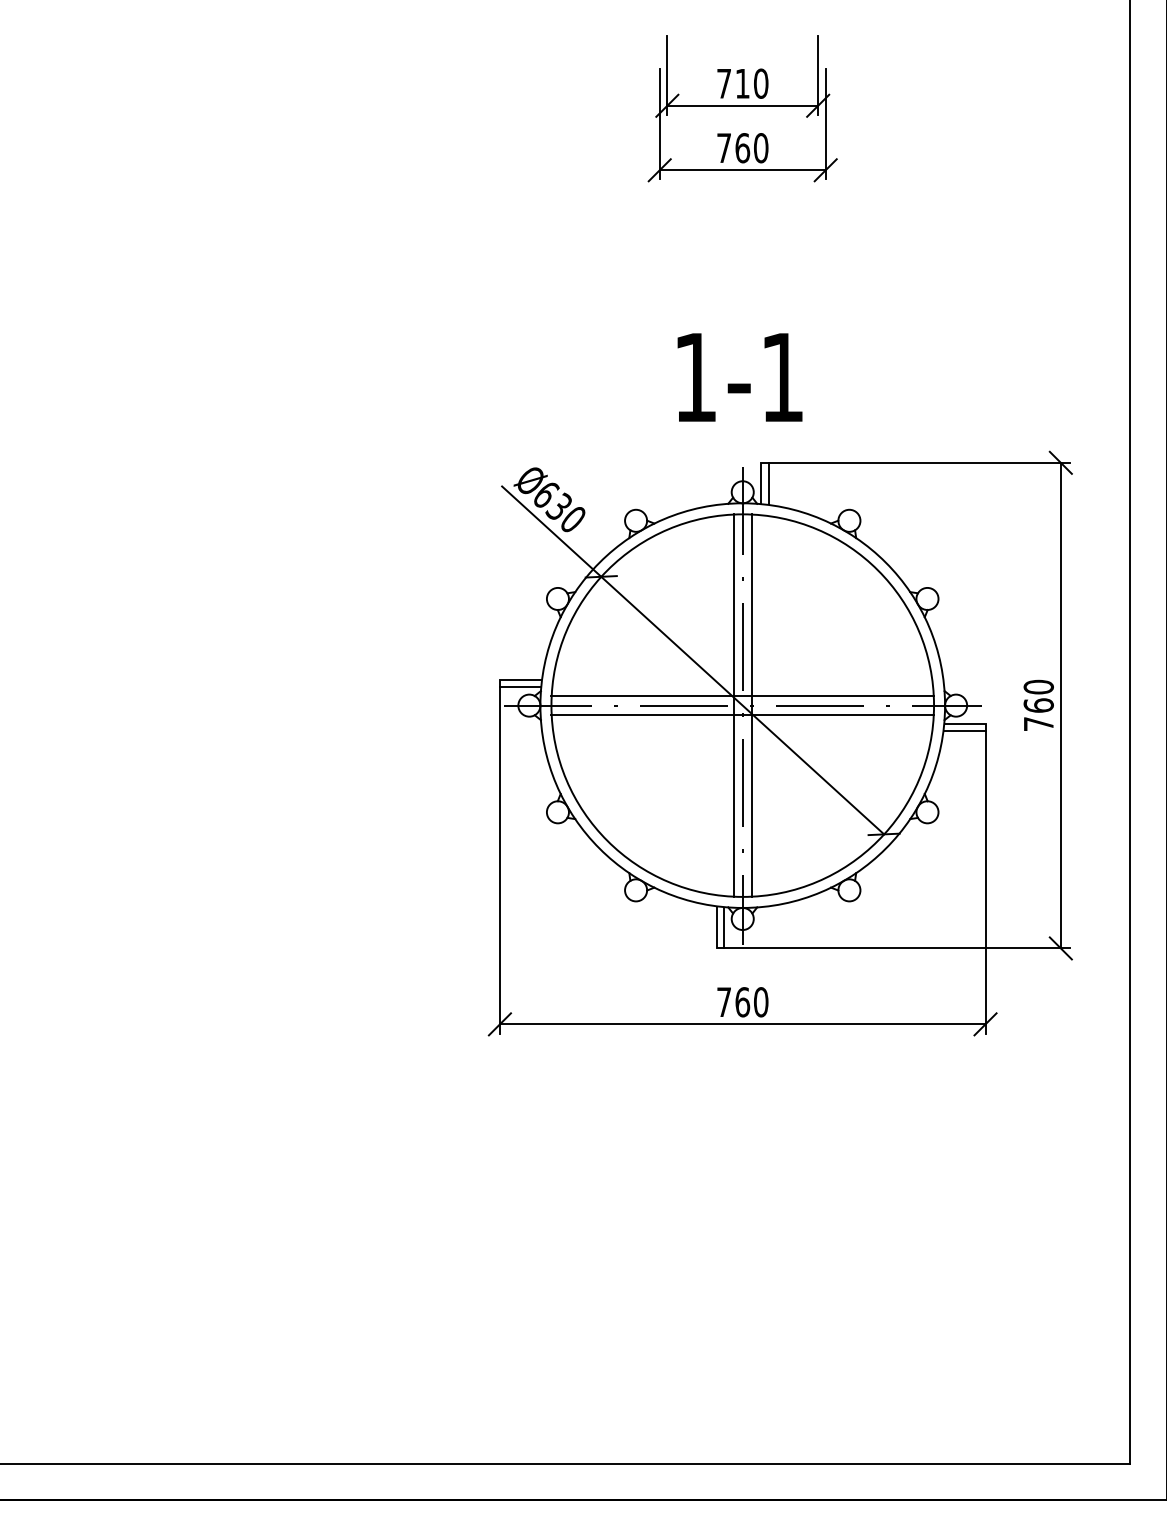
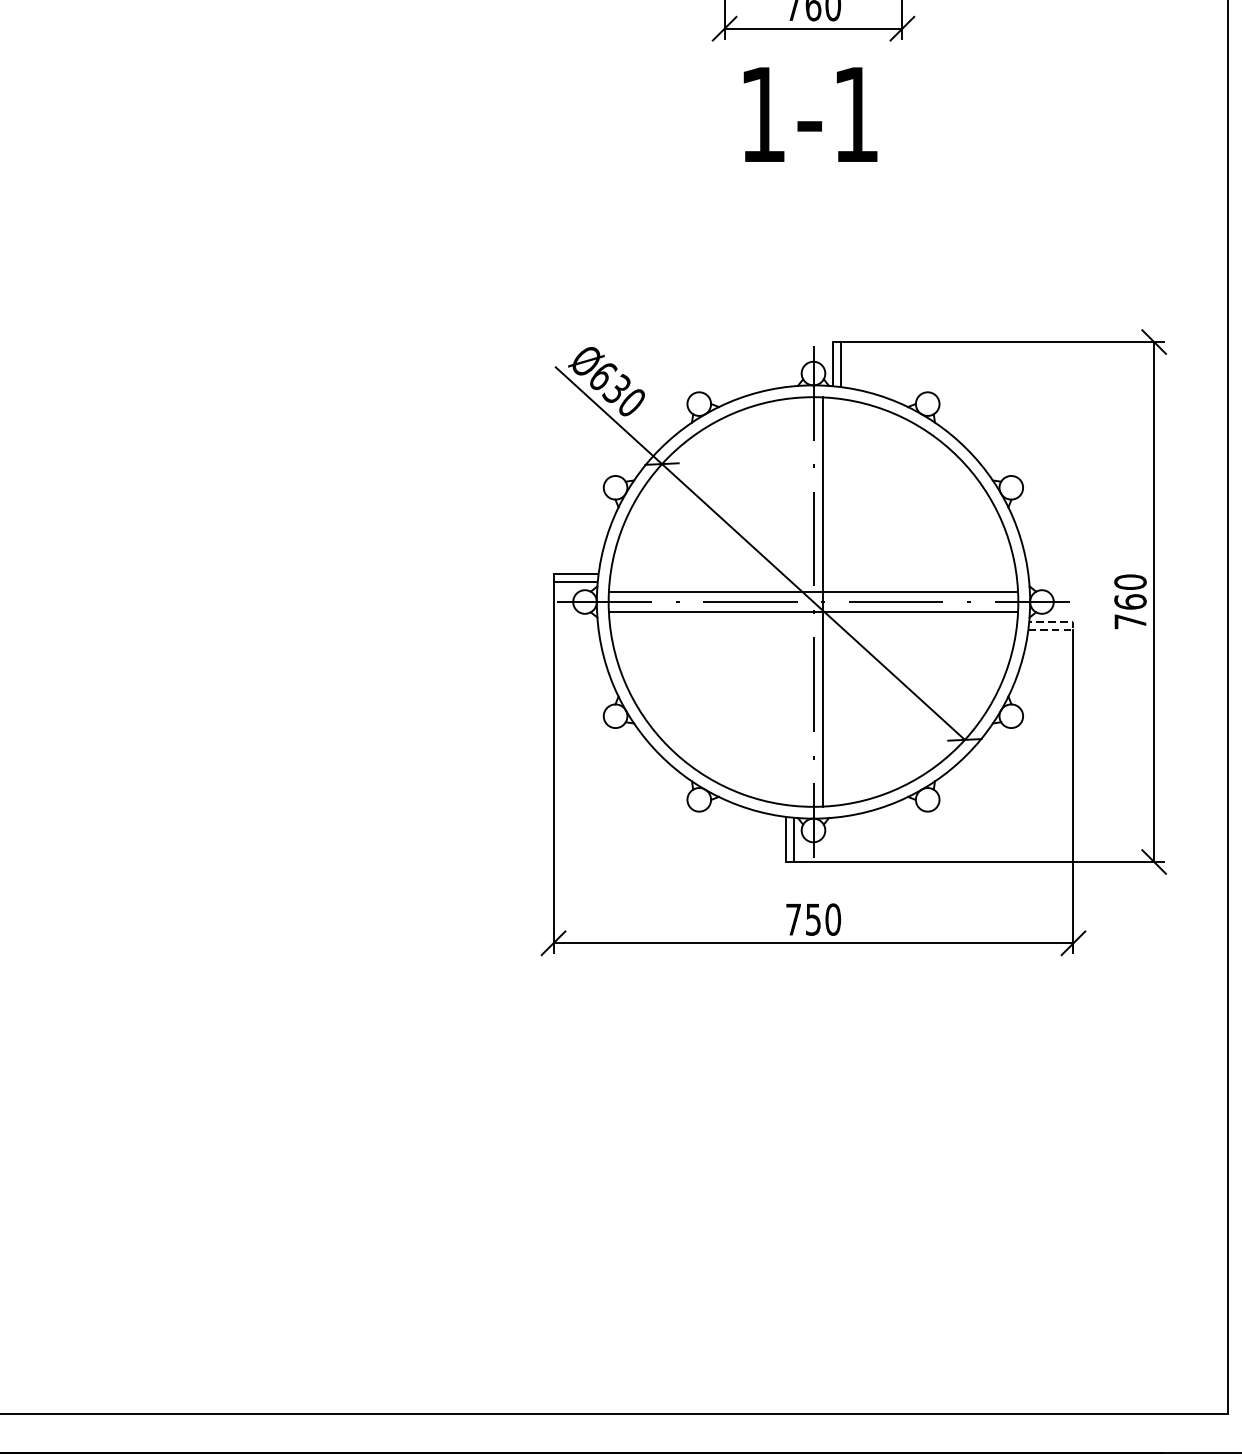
text: (739, 377) -> (810, 114), moved
line: (733, 705) -> (803, 601), removed
line: (985, 727) -> (1073, 625), solid -> dashed
text: (742, 1002) -> (813, 919), 760 -> 750

